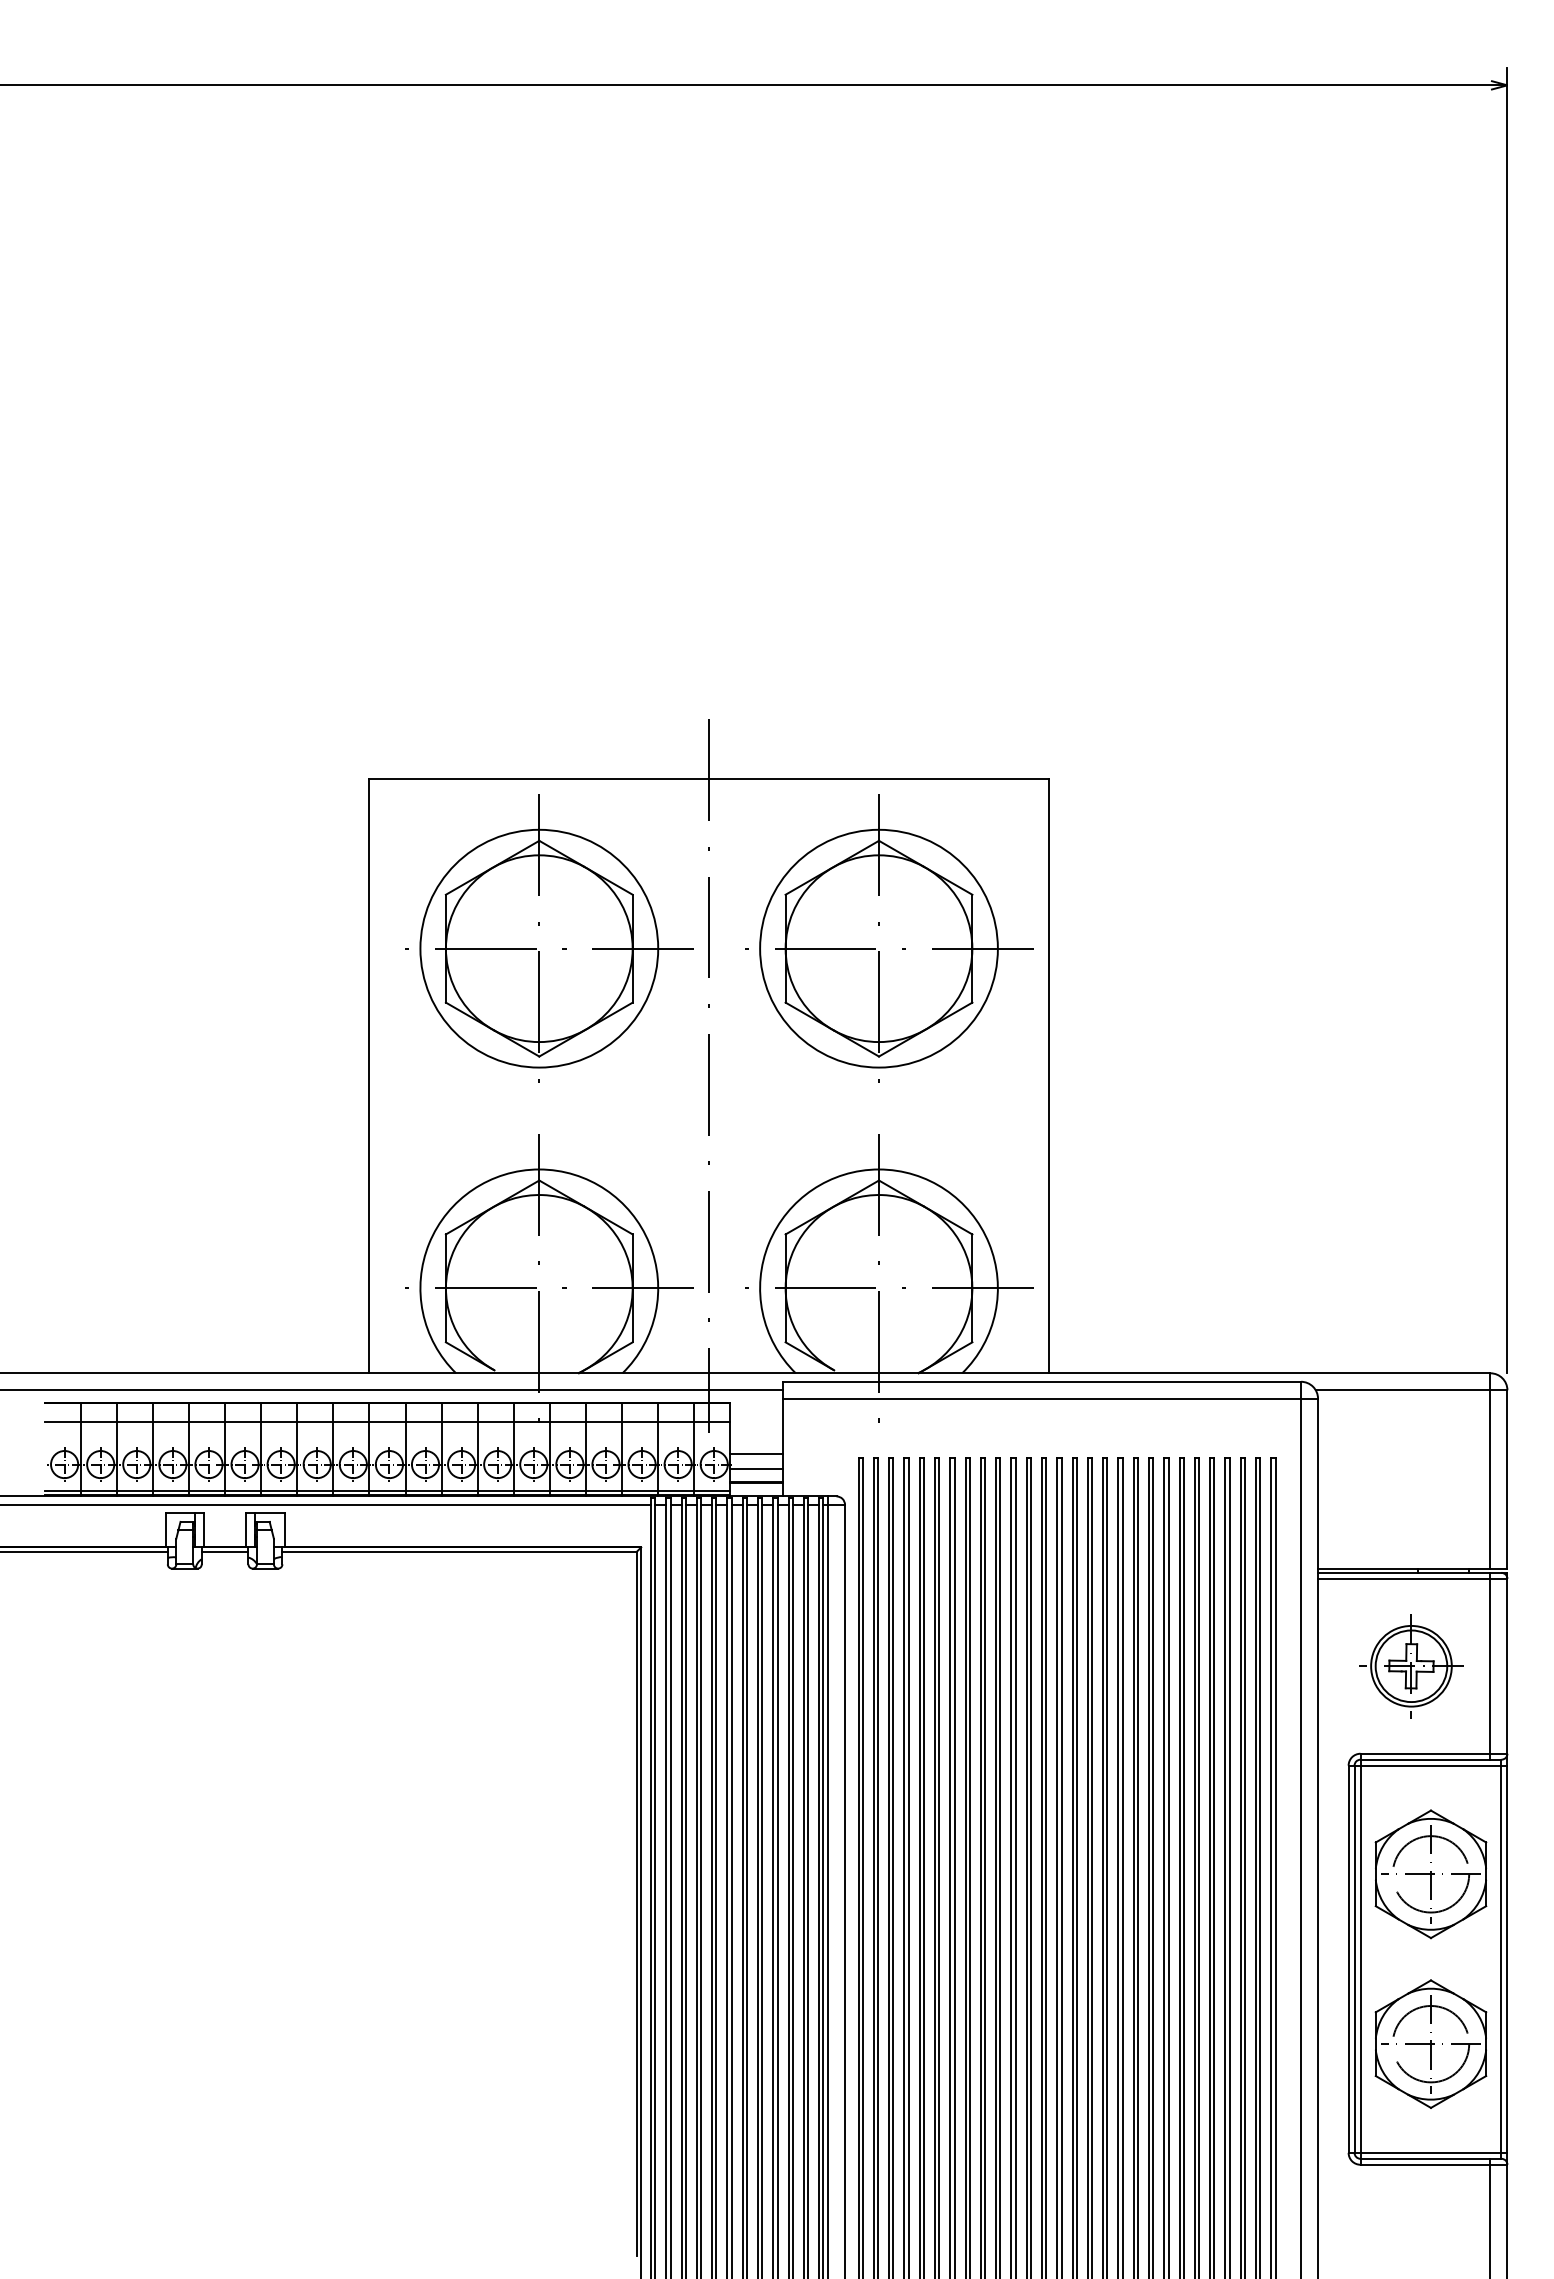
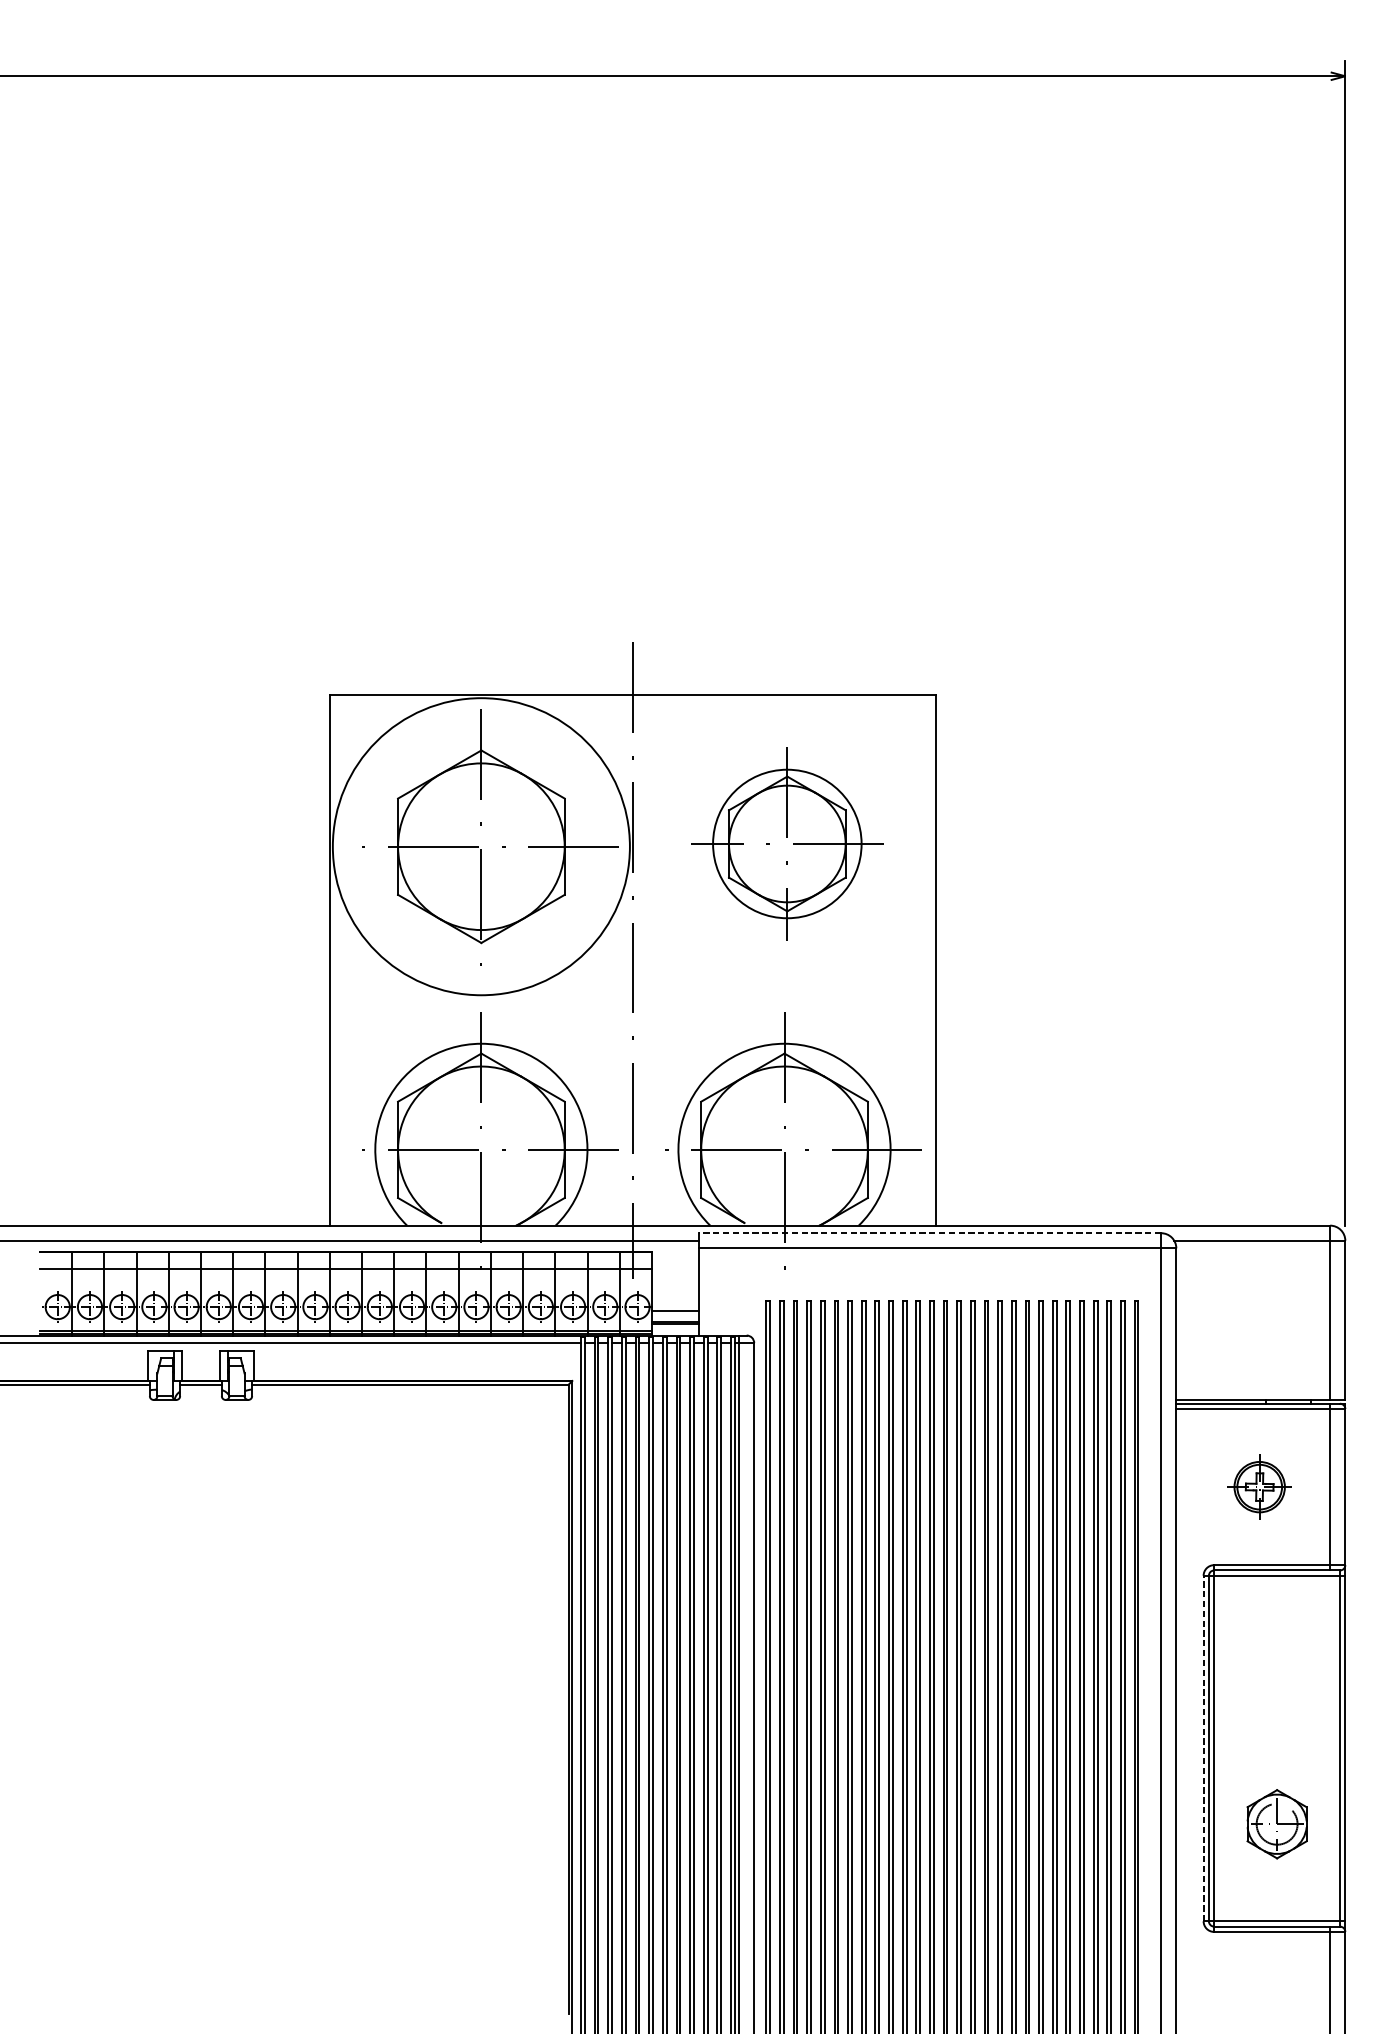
part: (889, 938) -> (793, 837), size x0.7
circle: (539, 948) -> (481, 846), size x1.4
line: (1041, 1381) -> (929, 1232), solid -> dashed
line: (756, 1453) -> (675, 1297), removed
part: (1411, 1666) -> (1259, 1487), size x0.7
part: (1430, 1874) -> (1276, 1672), removed
line: (1348, 1959) -> (1203, 1748), solid -> dashed
part: (1430, 2043) -> (1276, 1823), size x0.6

